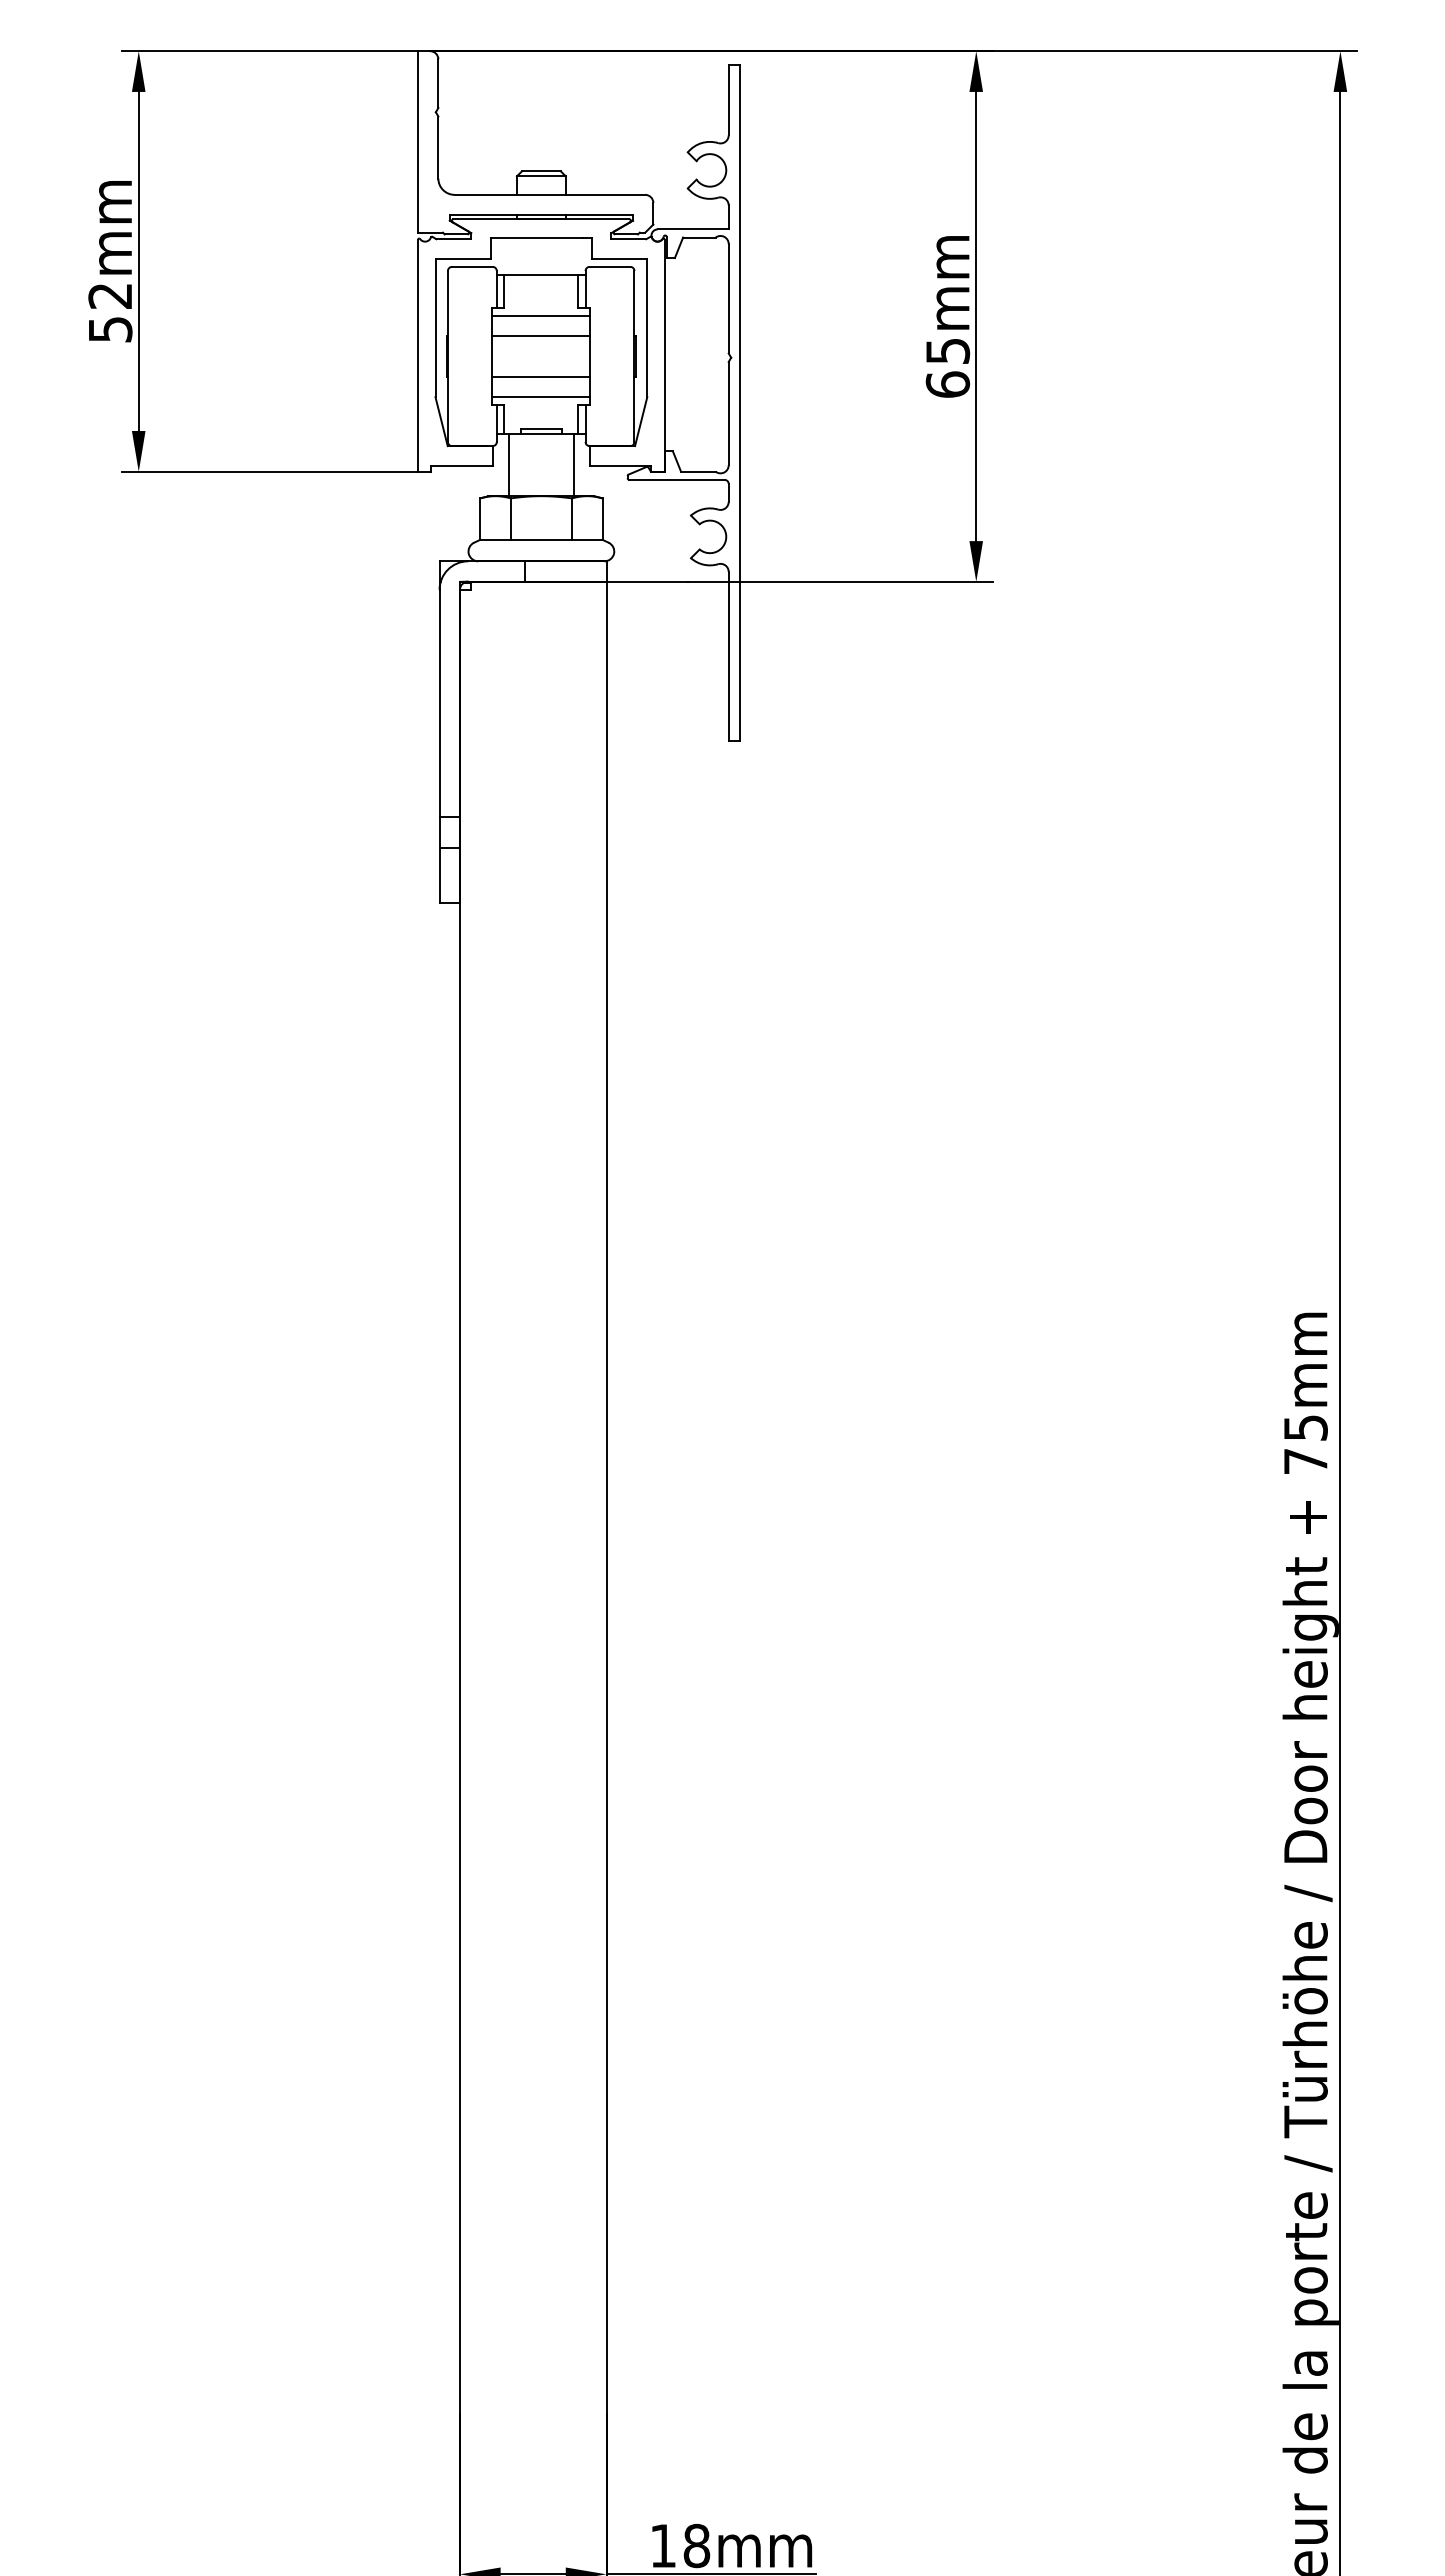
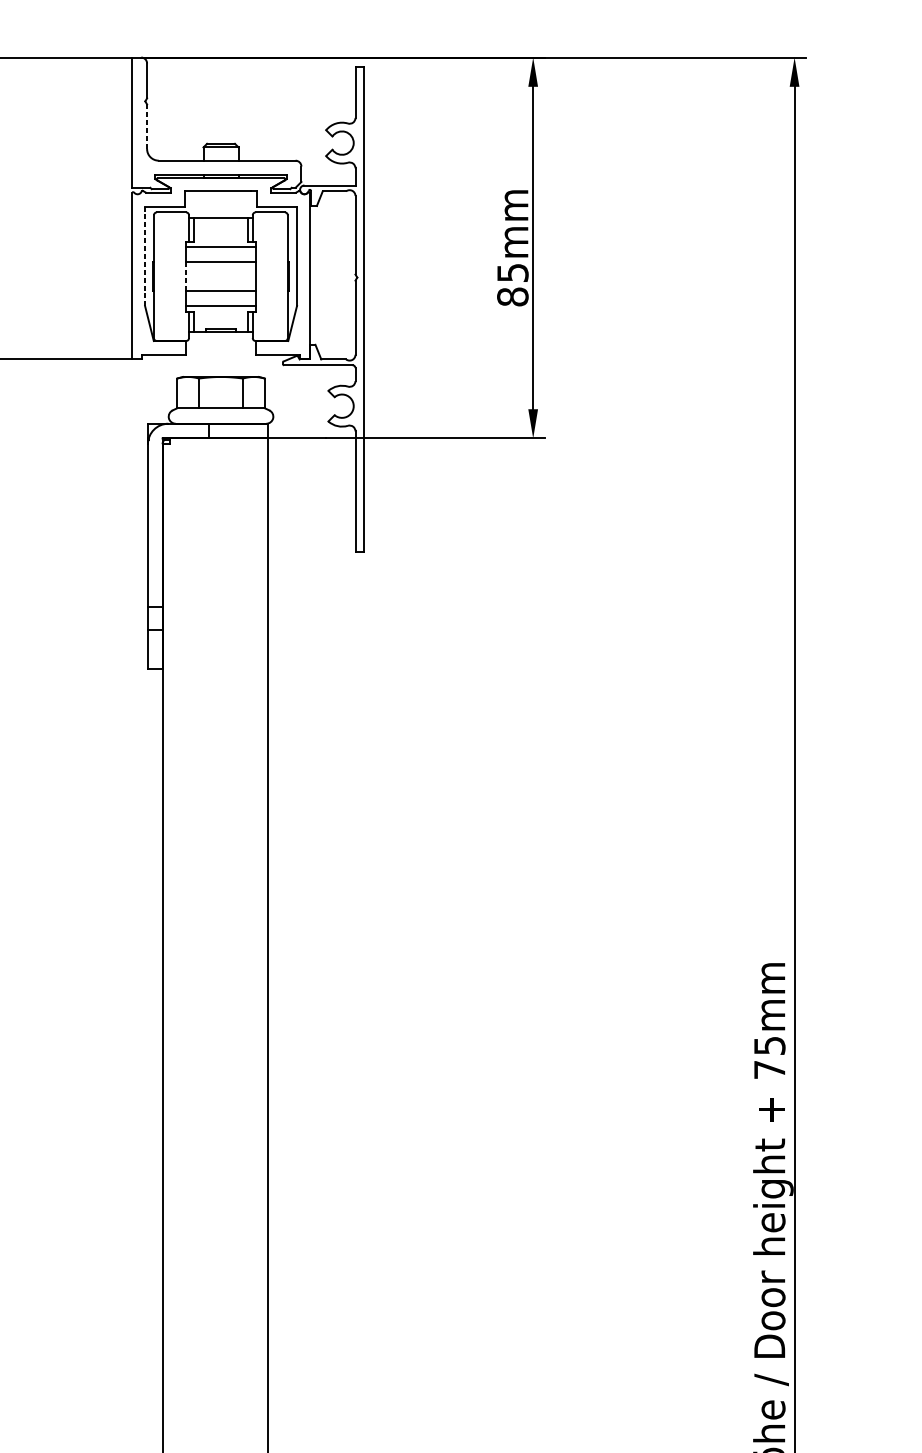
line: (438, 148) -> (147, 127), solid -> dashed
line: (435, 328) -> (145, 256), solid -> dashed
line: (492, 357) -> (185, 277), solid -> dashed
text: (947, 384) -> (512, 296), 65mm -> 85mm
line: (508, 464) -> (197, 354), removed
line: (573, 464) -> (244, 354), removed

